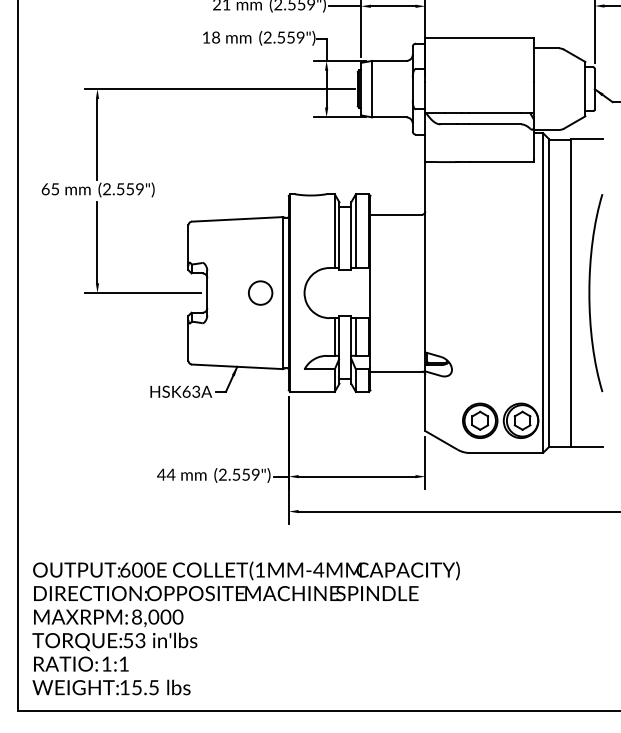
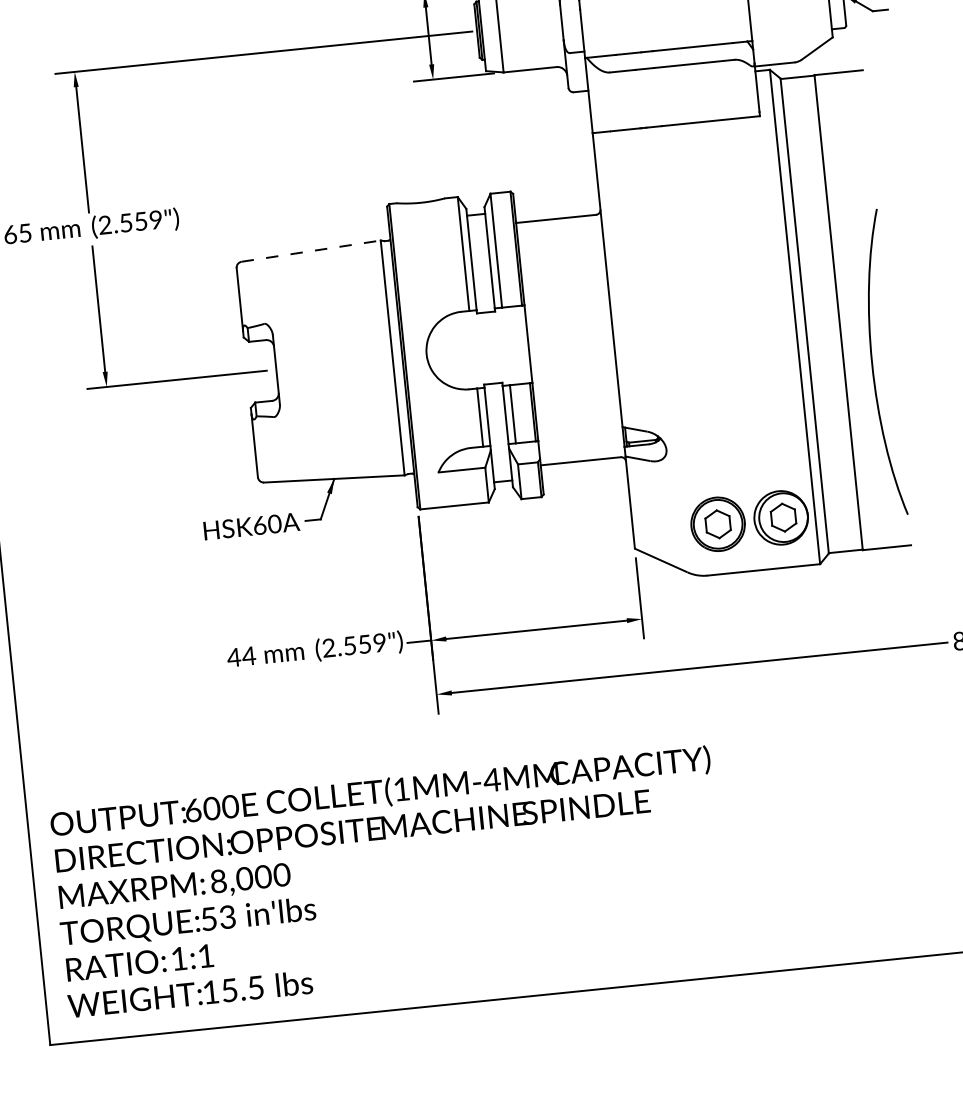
line: (237, 219) -> (311, 251), solid -> dashed
part: (260, 292) -> (358, 360), removed
curve: (590, 293) -> (873, 364), moved
text: (196, 391) -> (275, 523), HSK63A -> HSK60A

